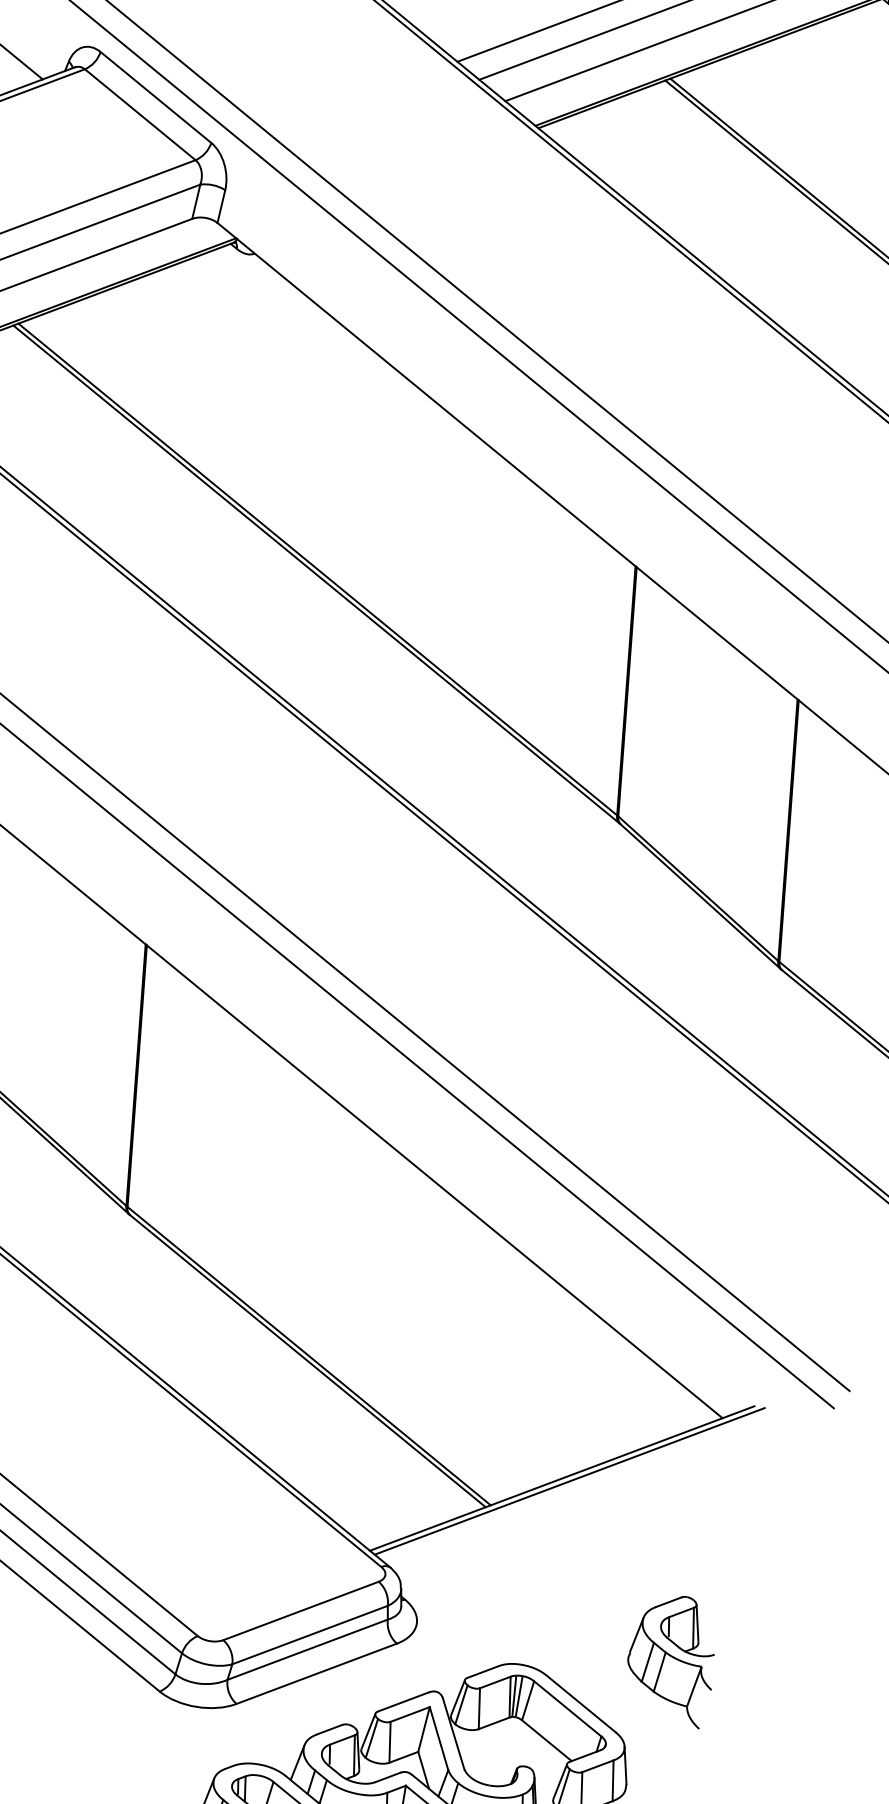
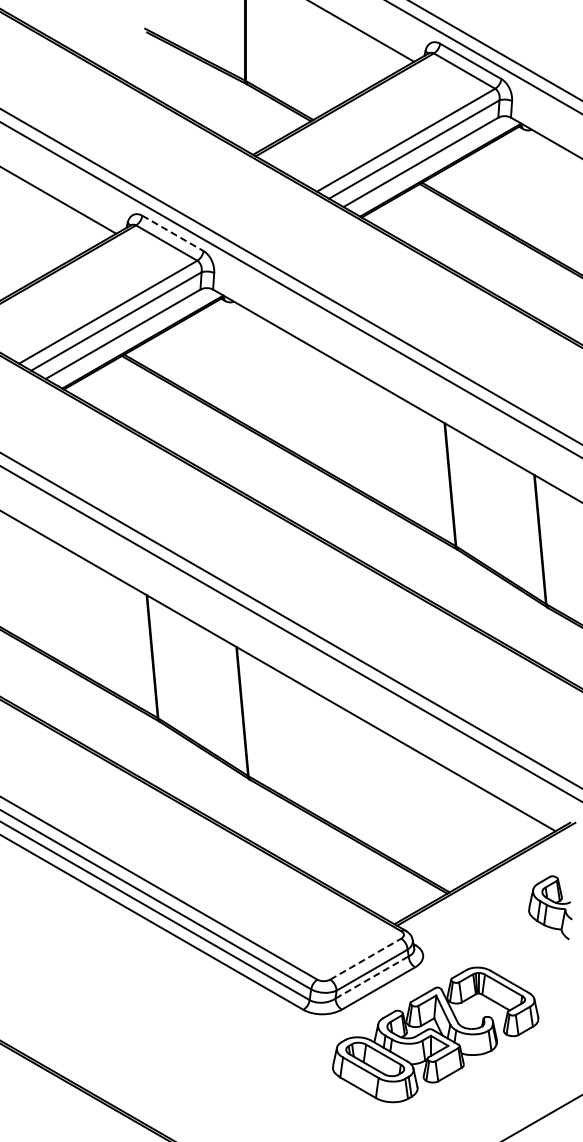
line: (156, 97) -> (173, 233), solid -> dashed
line: (300, 1611) -> (365, 959), solid -> dashed
line: (308, 1649) -> (372, 977), solid -> dashed
part: (672, 1658) -> (550, 907), moved

